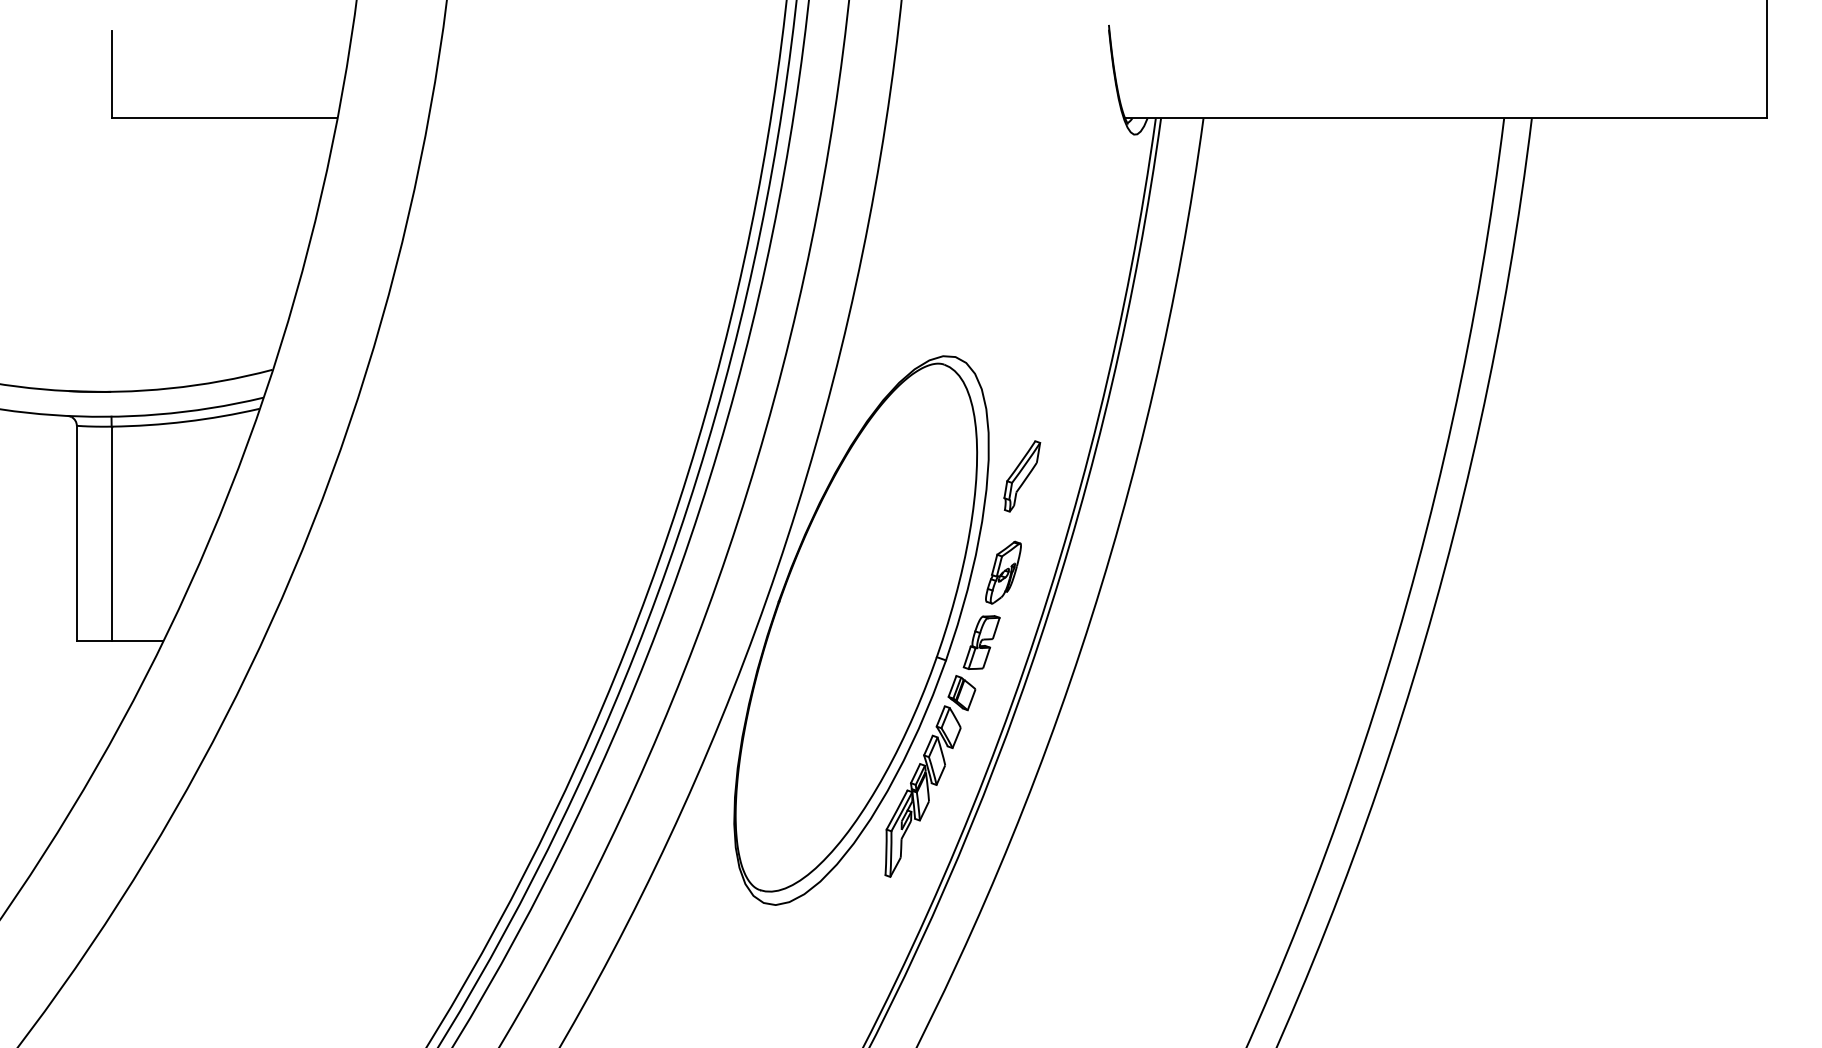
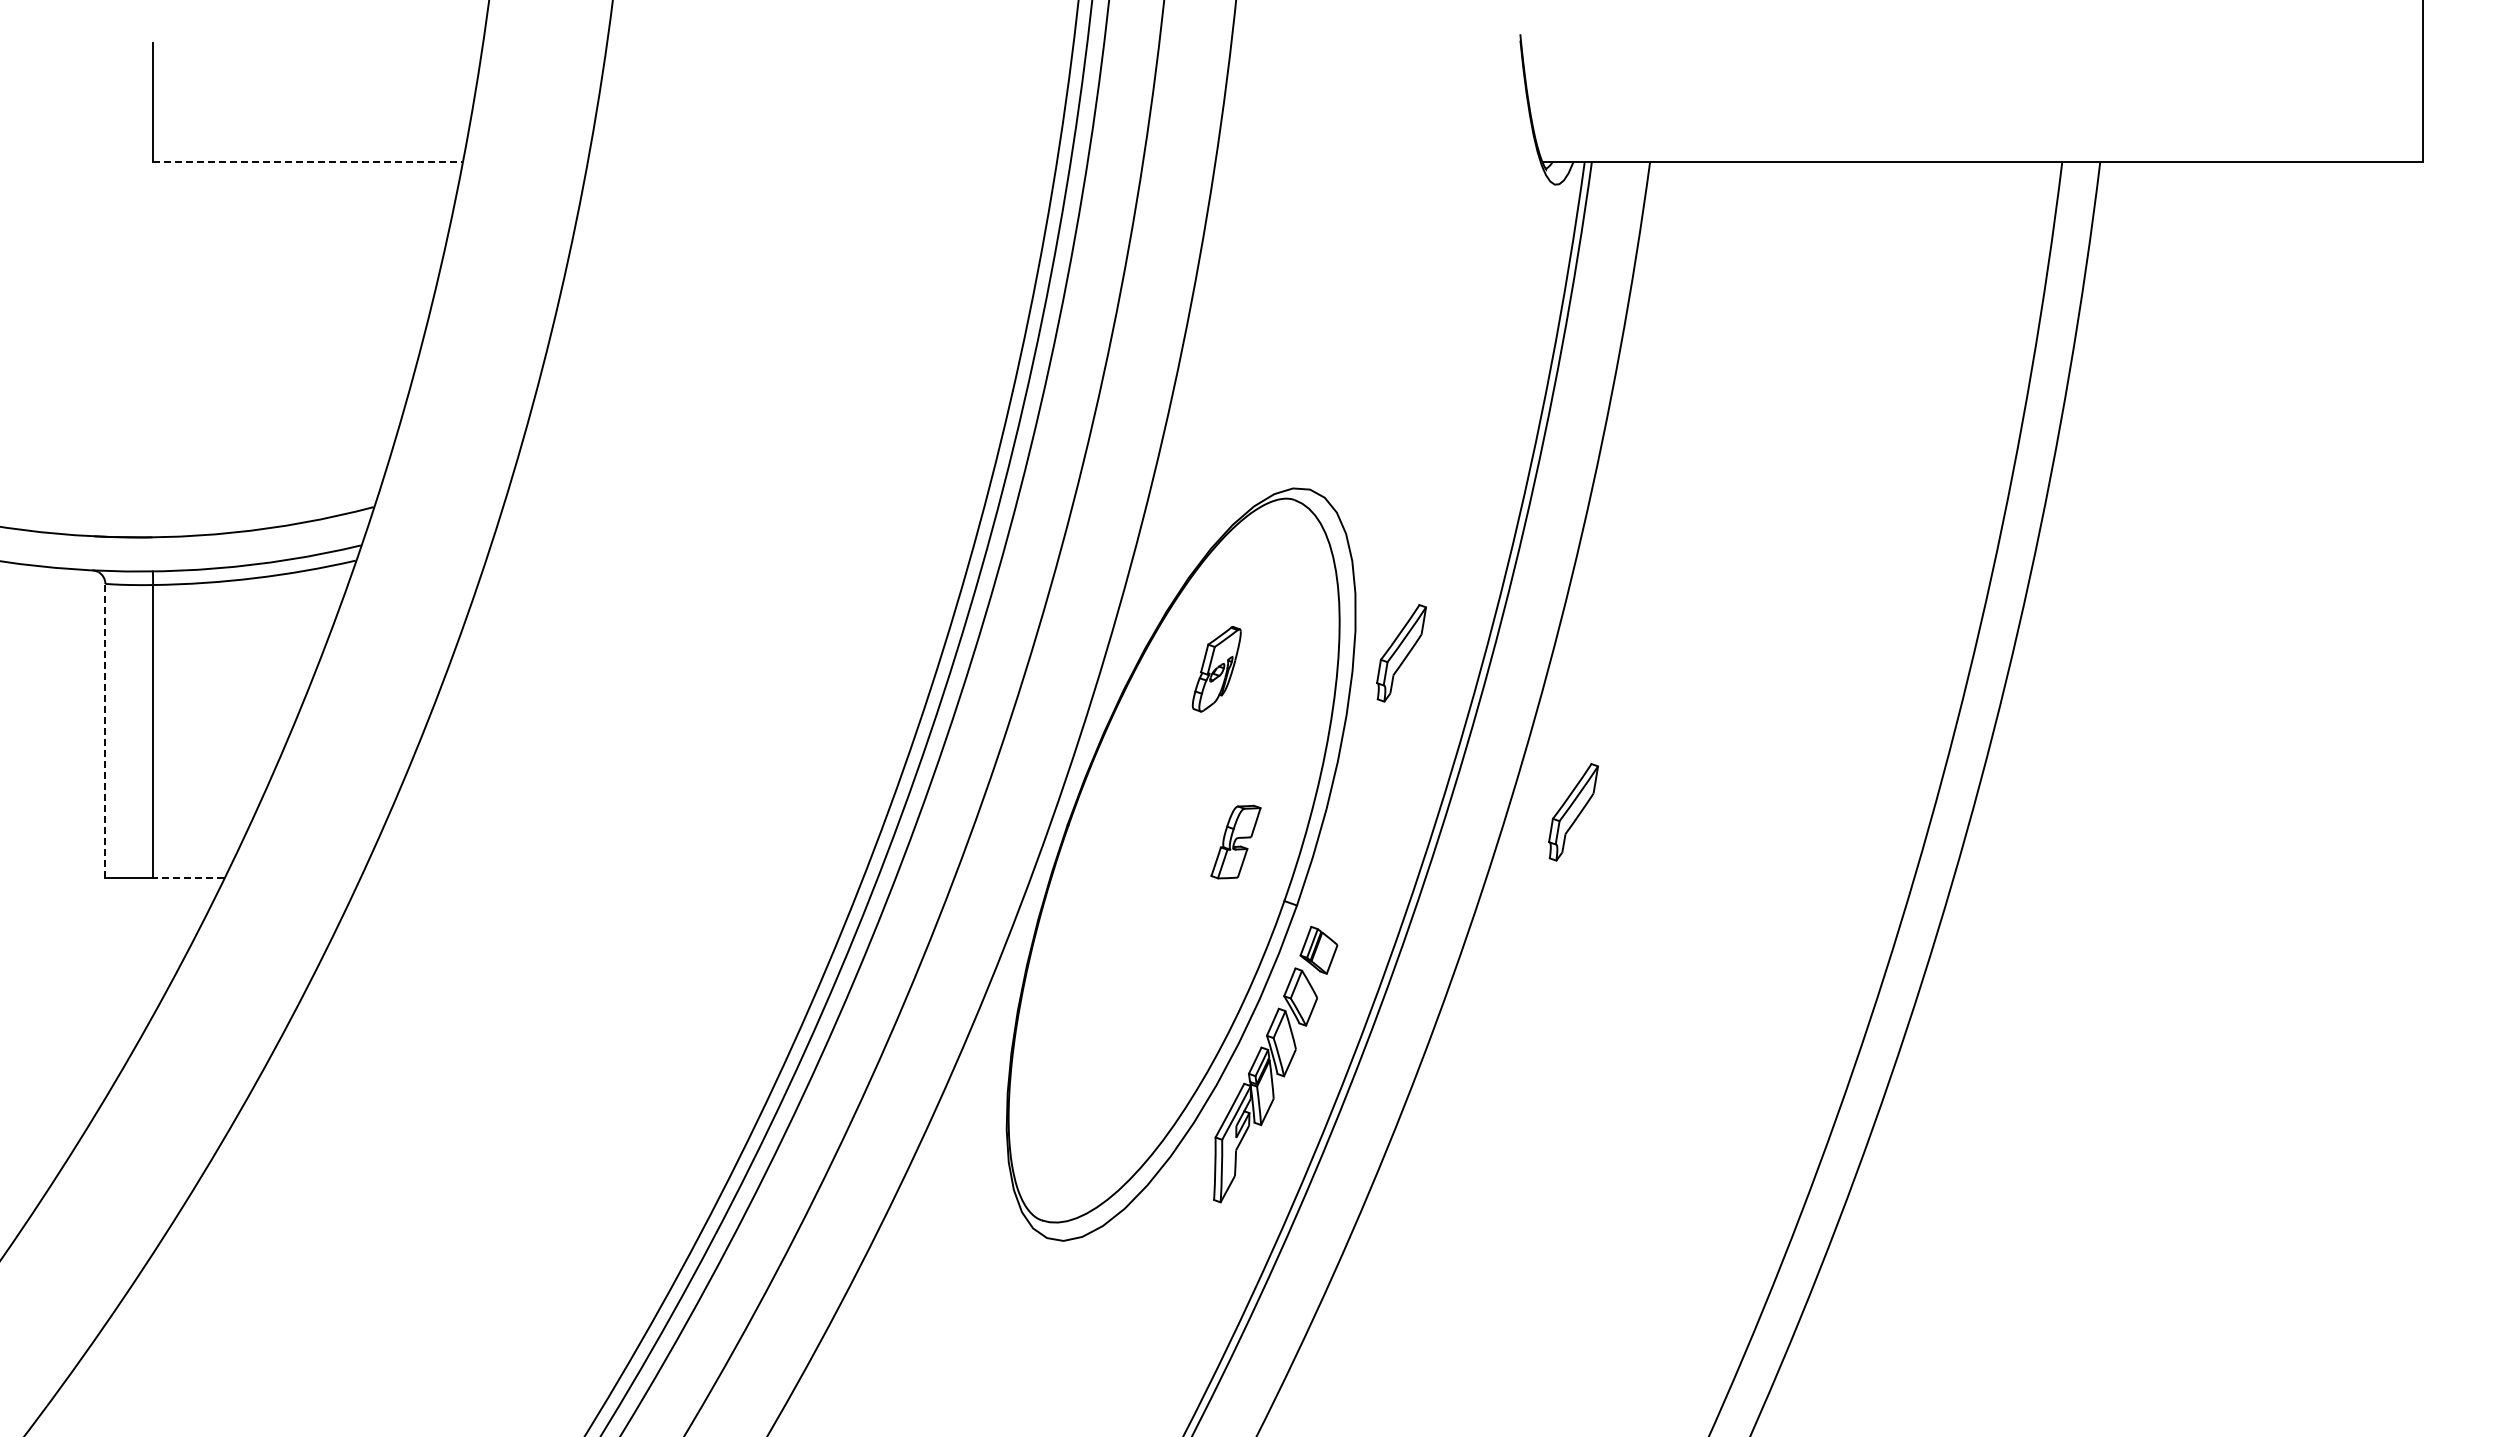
line: (224, 118) -> (307, 162), solid -> dashed
line: (76, 532) -> (105, 730), solid -> dashed
part: (1003, 572) -> (1216, 669), moved
part: (1147, 592) -> (1573, 812), added
line: (137, 640) -> (188, 878), solid -> dashed
part: (981, 642) -> (1235, 841), moved

